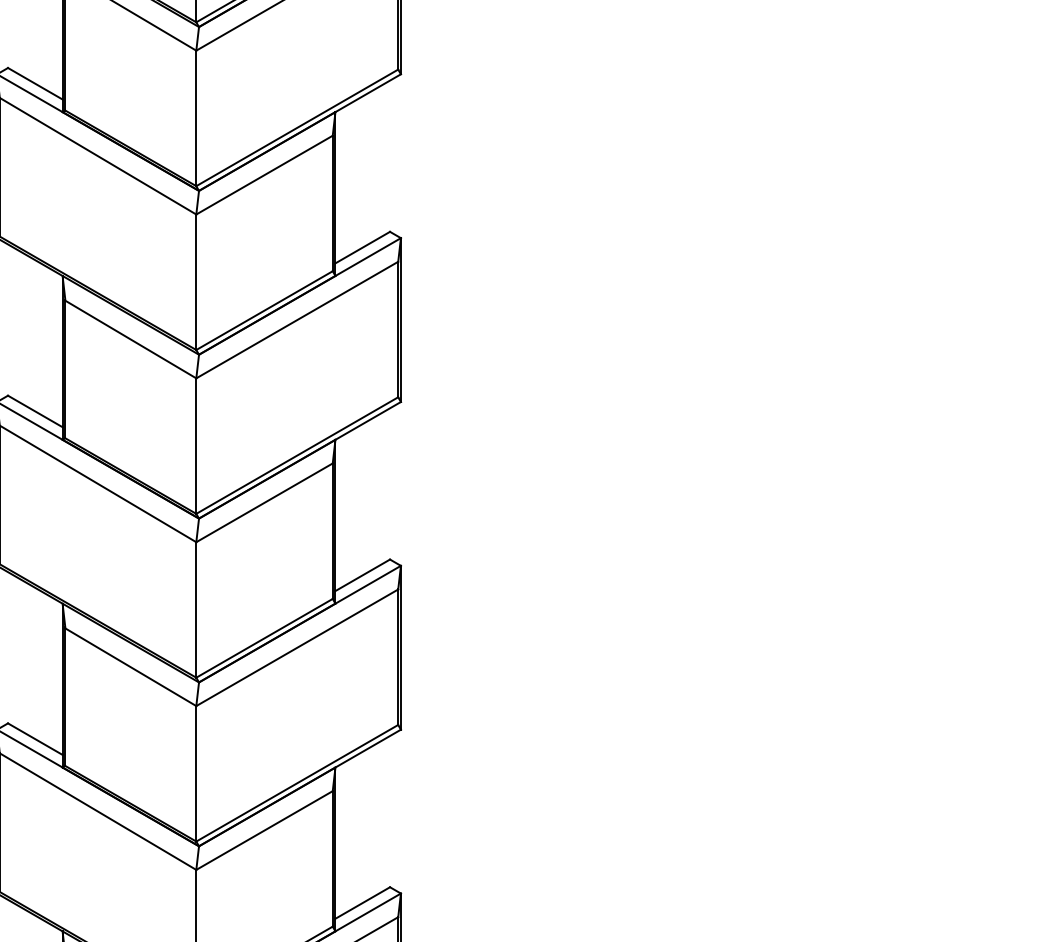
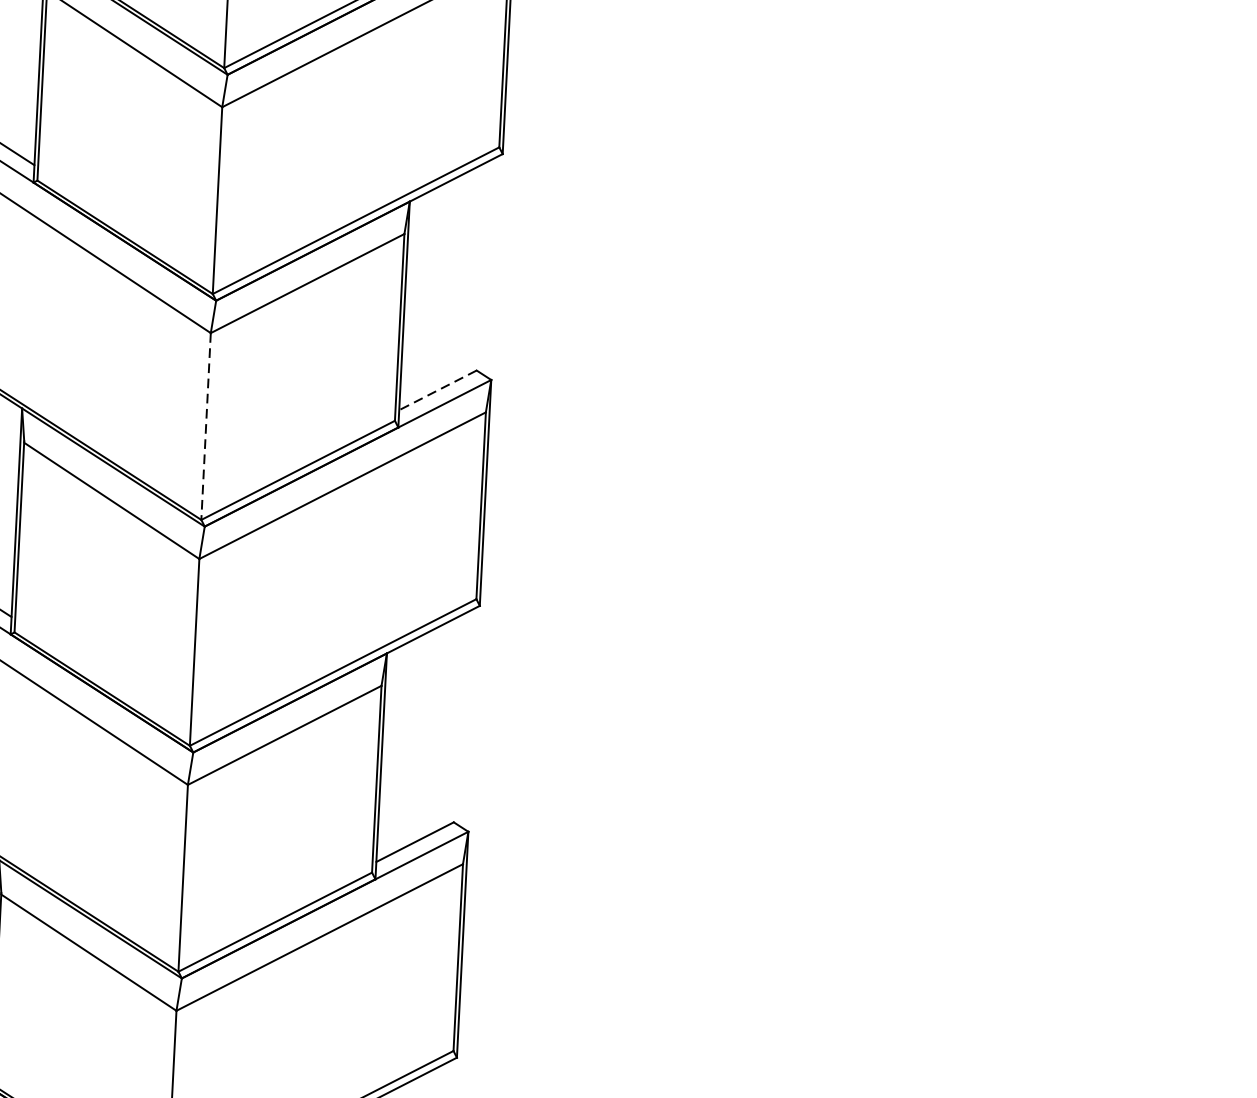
line: (362, 247) -> (437, 390), solid -> dashed
line: (196, 282) -> (206, 426), solid -> dashed

